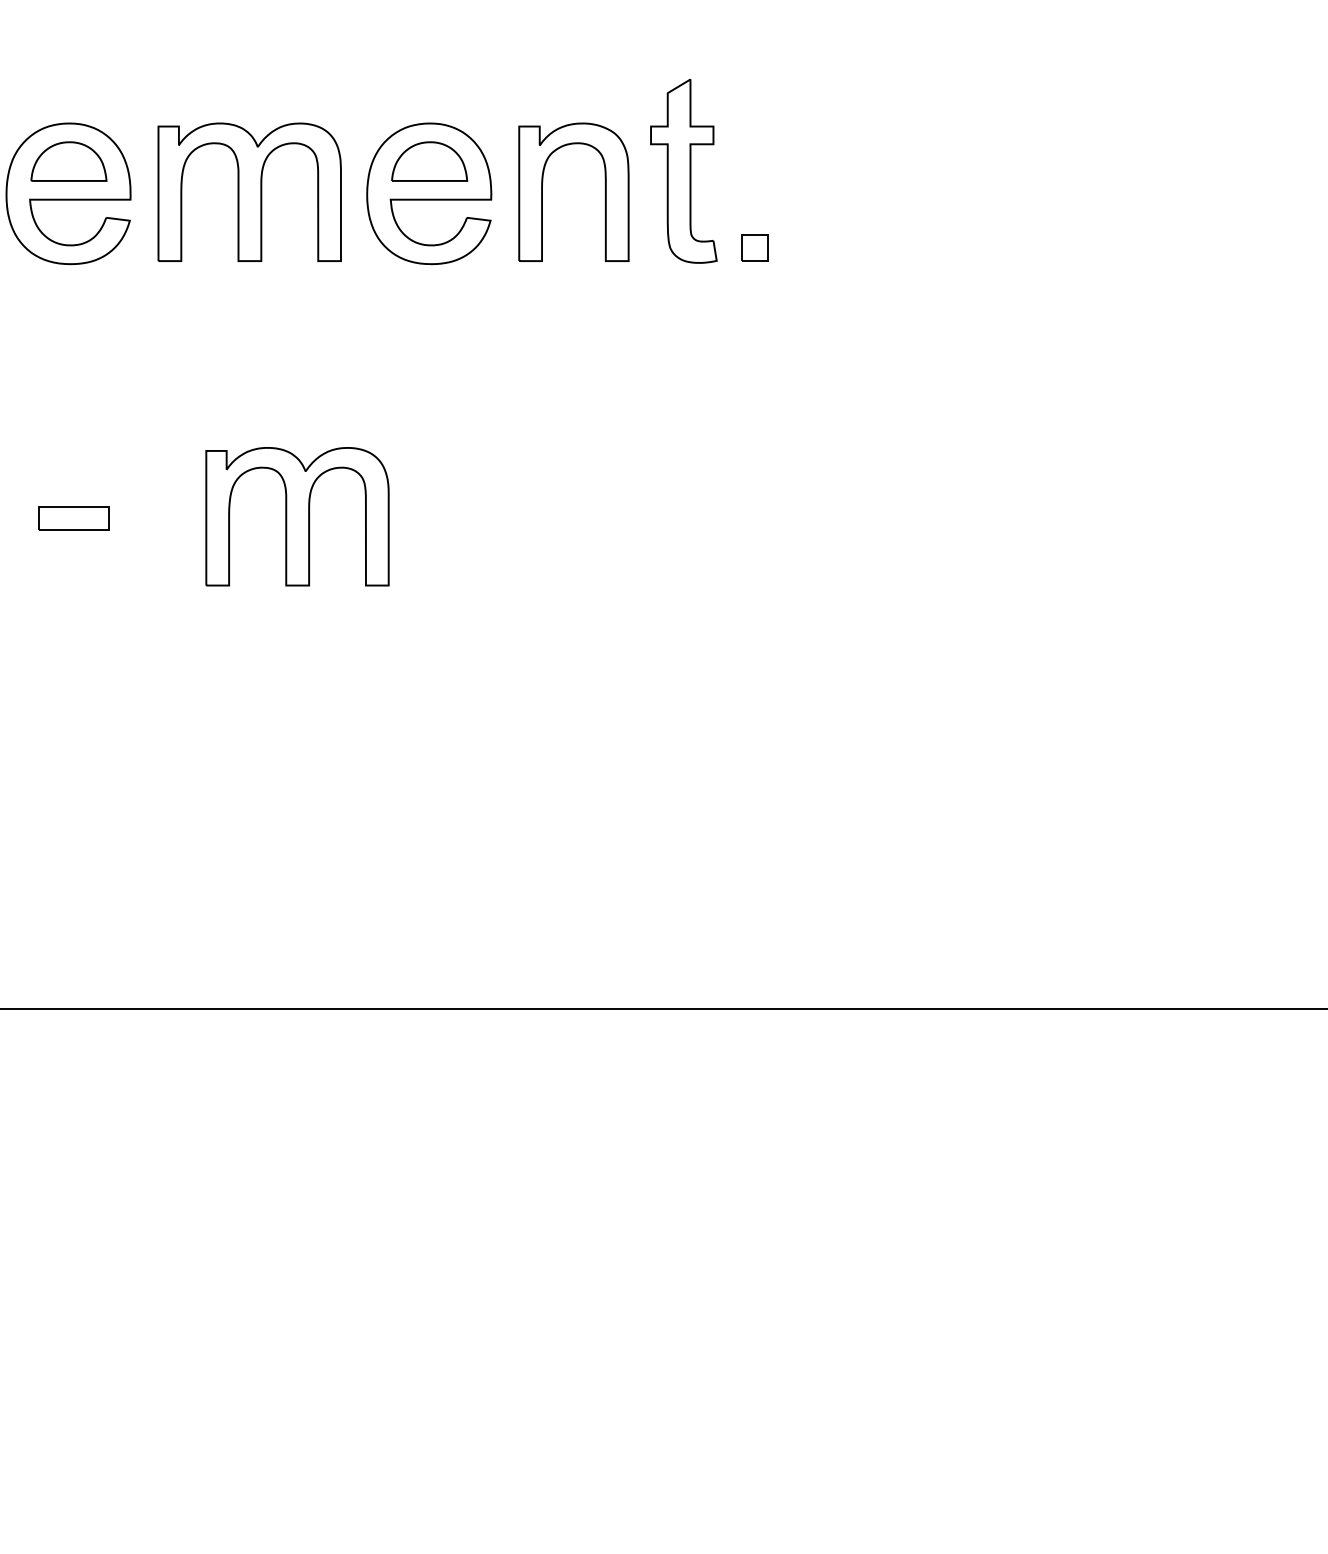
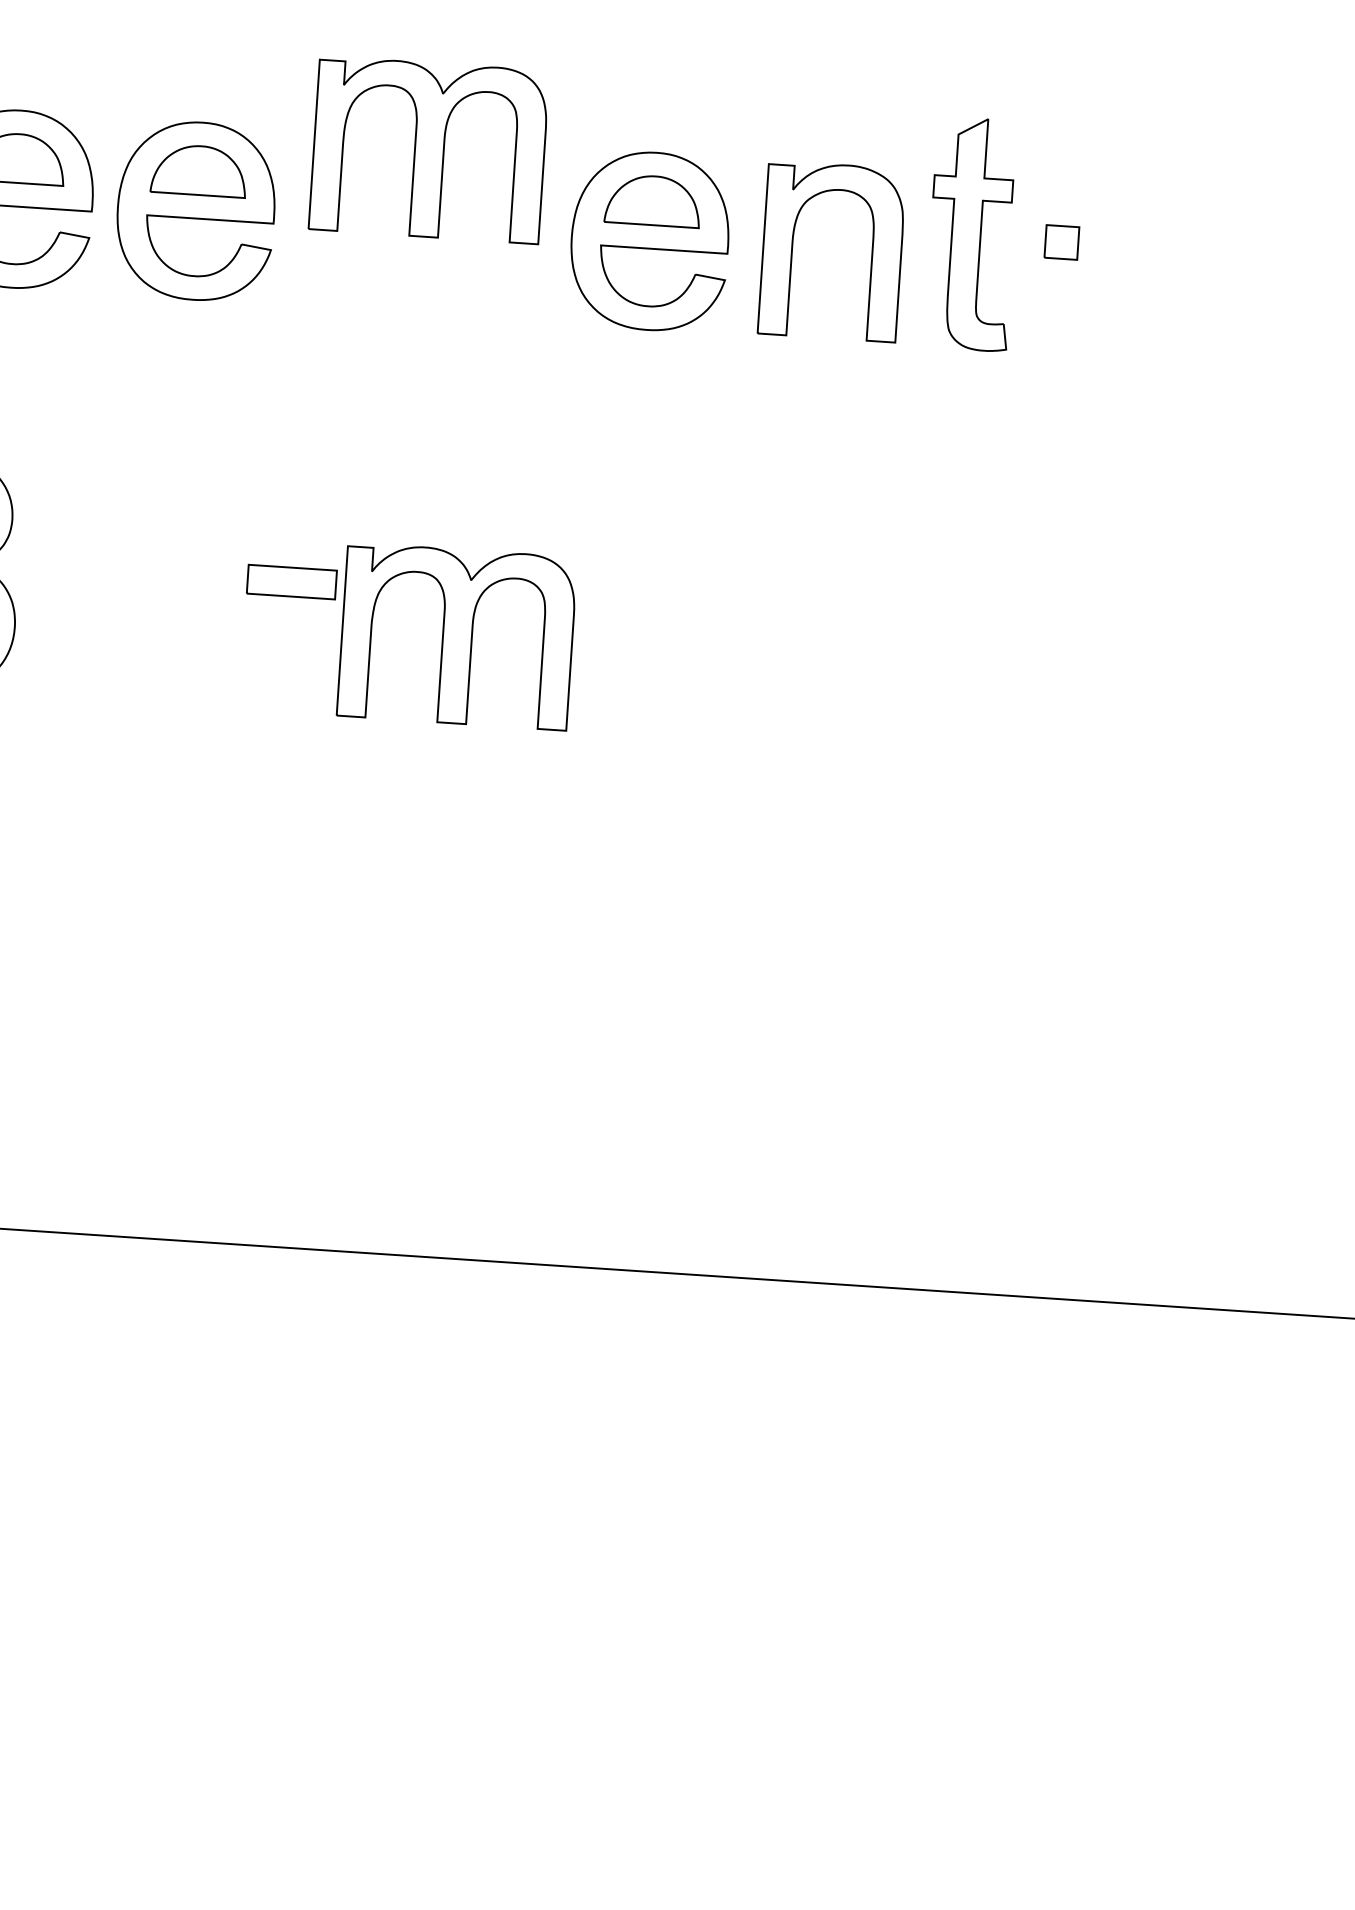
part: (249, 191) -> (428, 149), moved
part: (754, 247) -> (1061, 241), moved
part: (73, 518) -> (291, 582), moved

